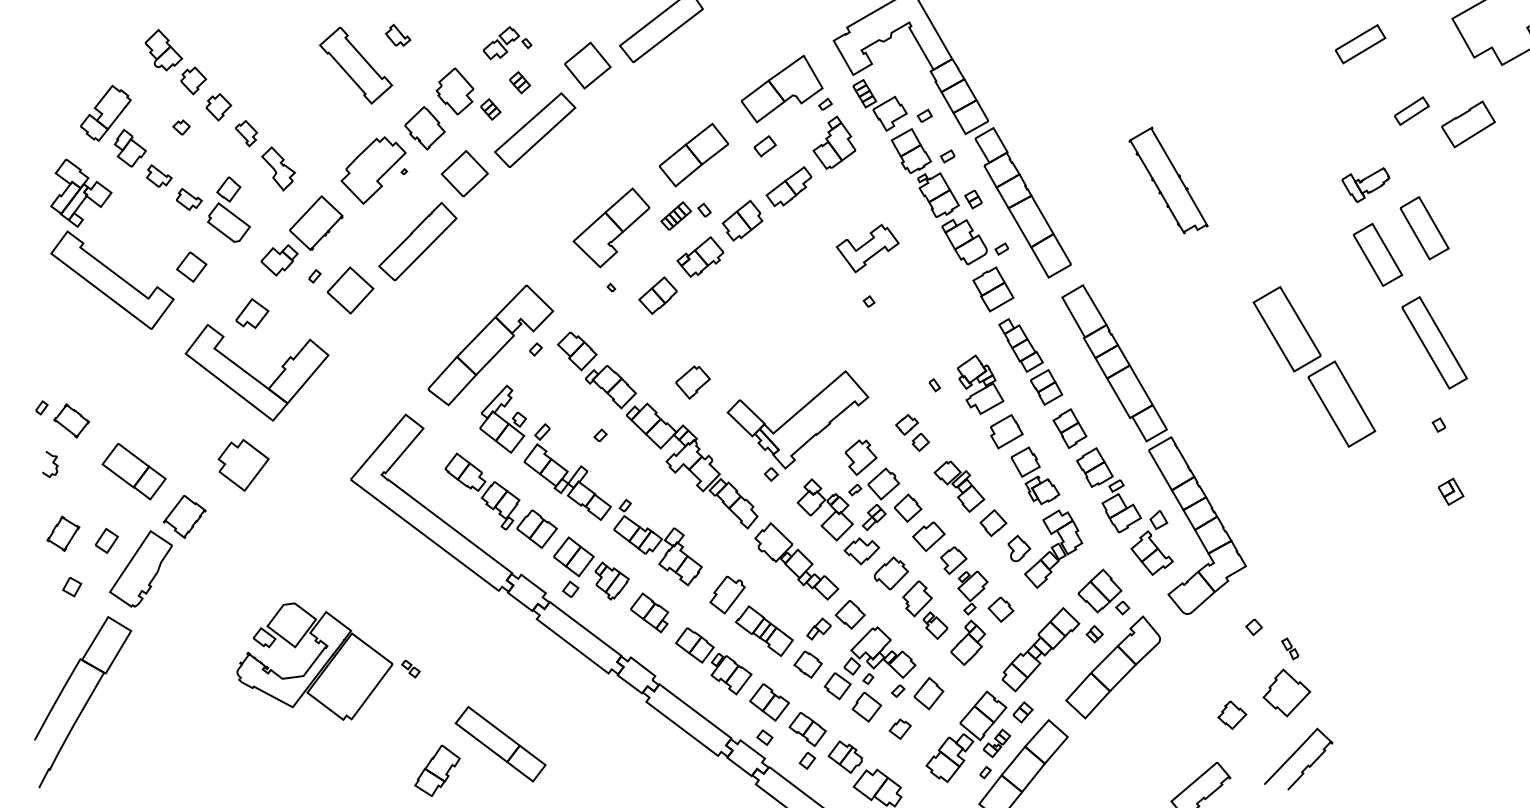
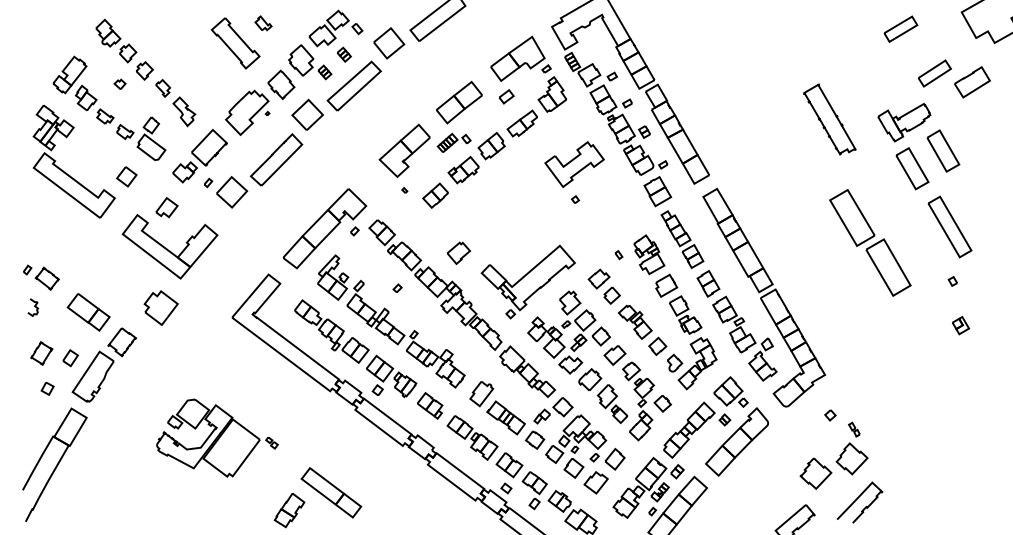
part: (506, 43) -> (335, 28), size x1.67
part: (1411, 111) -> (934, 73), size x1.43
part: (1168, 180) -> (829, 119), moved
part: (1365, 185) -> (904, 122), size x1.67
part: (867, 248) -> (574, 164), size x1.43
part: (911, 432) -> (603, 286), size x1.43
part: (1231, 715) -> (815, 473), size x1.67
part: (899, 728) -> (595, 482), size x1.67

